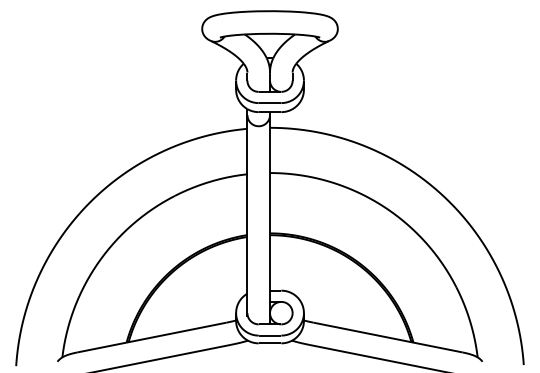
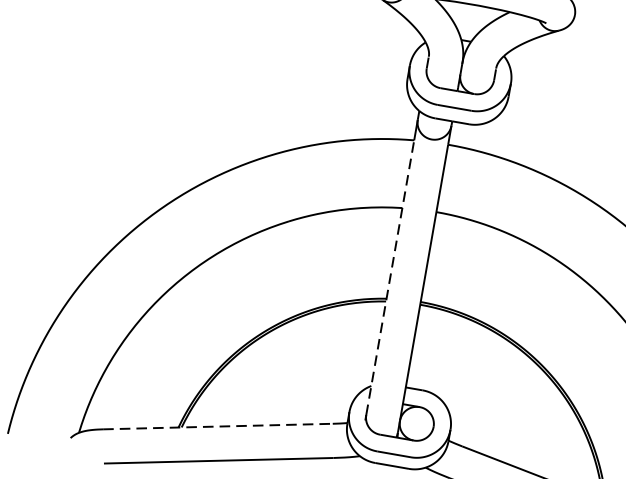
line: (247, 220) -> (390, 276), solid -> dashed
line: (152, 337) -> (218, 426), solid -> dashed

